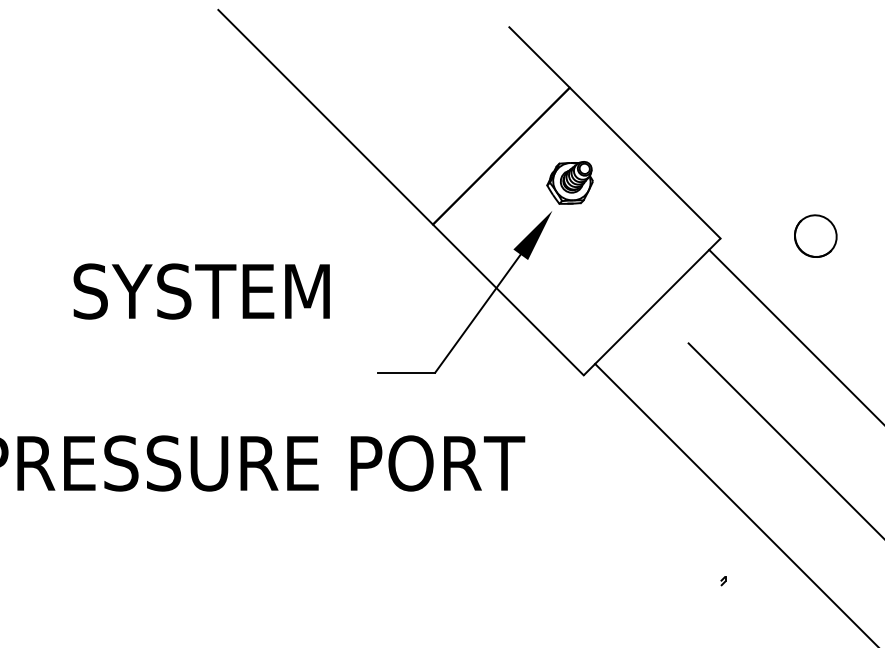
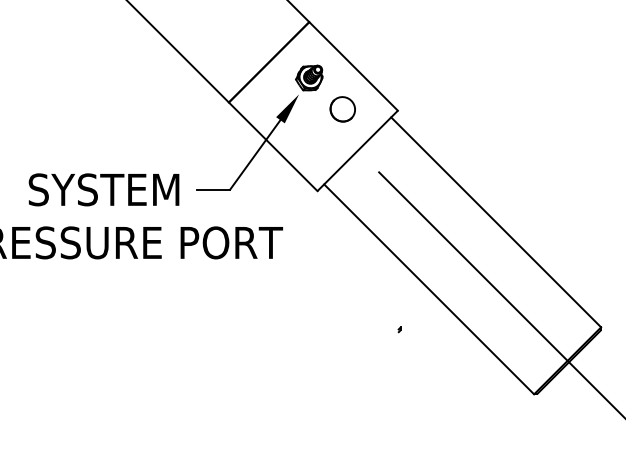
part: (815, 236) -> (342, 109), moved
text: (200, 290) -> (103, 189), moved
part: (723, 580) -> (399, 329), moved

